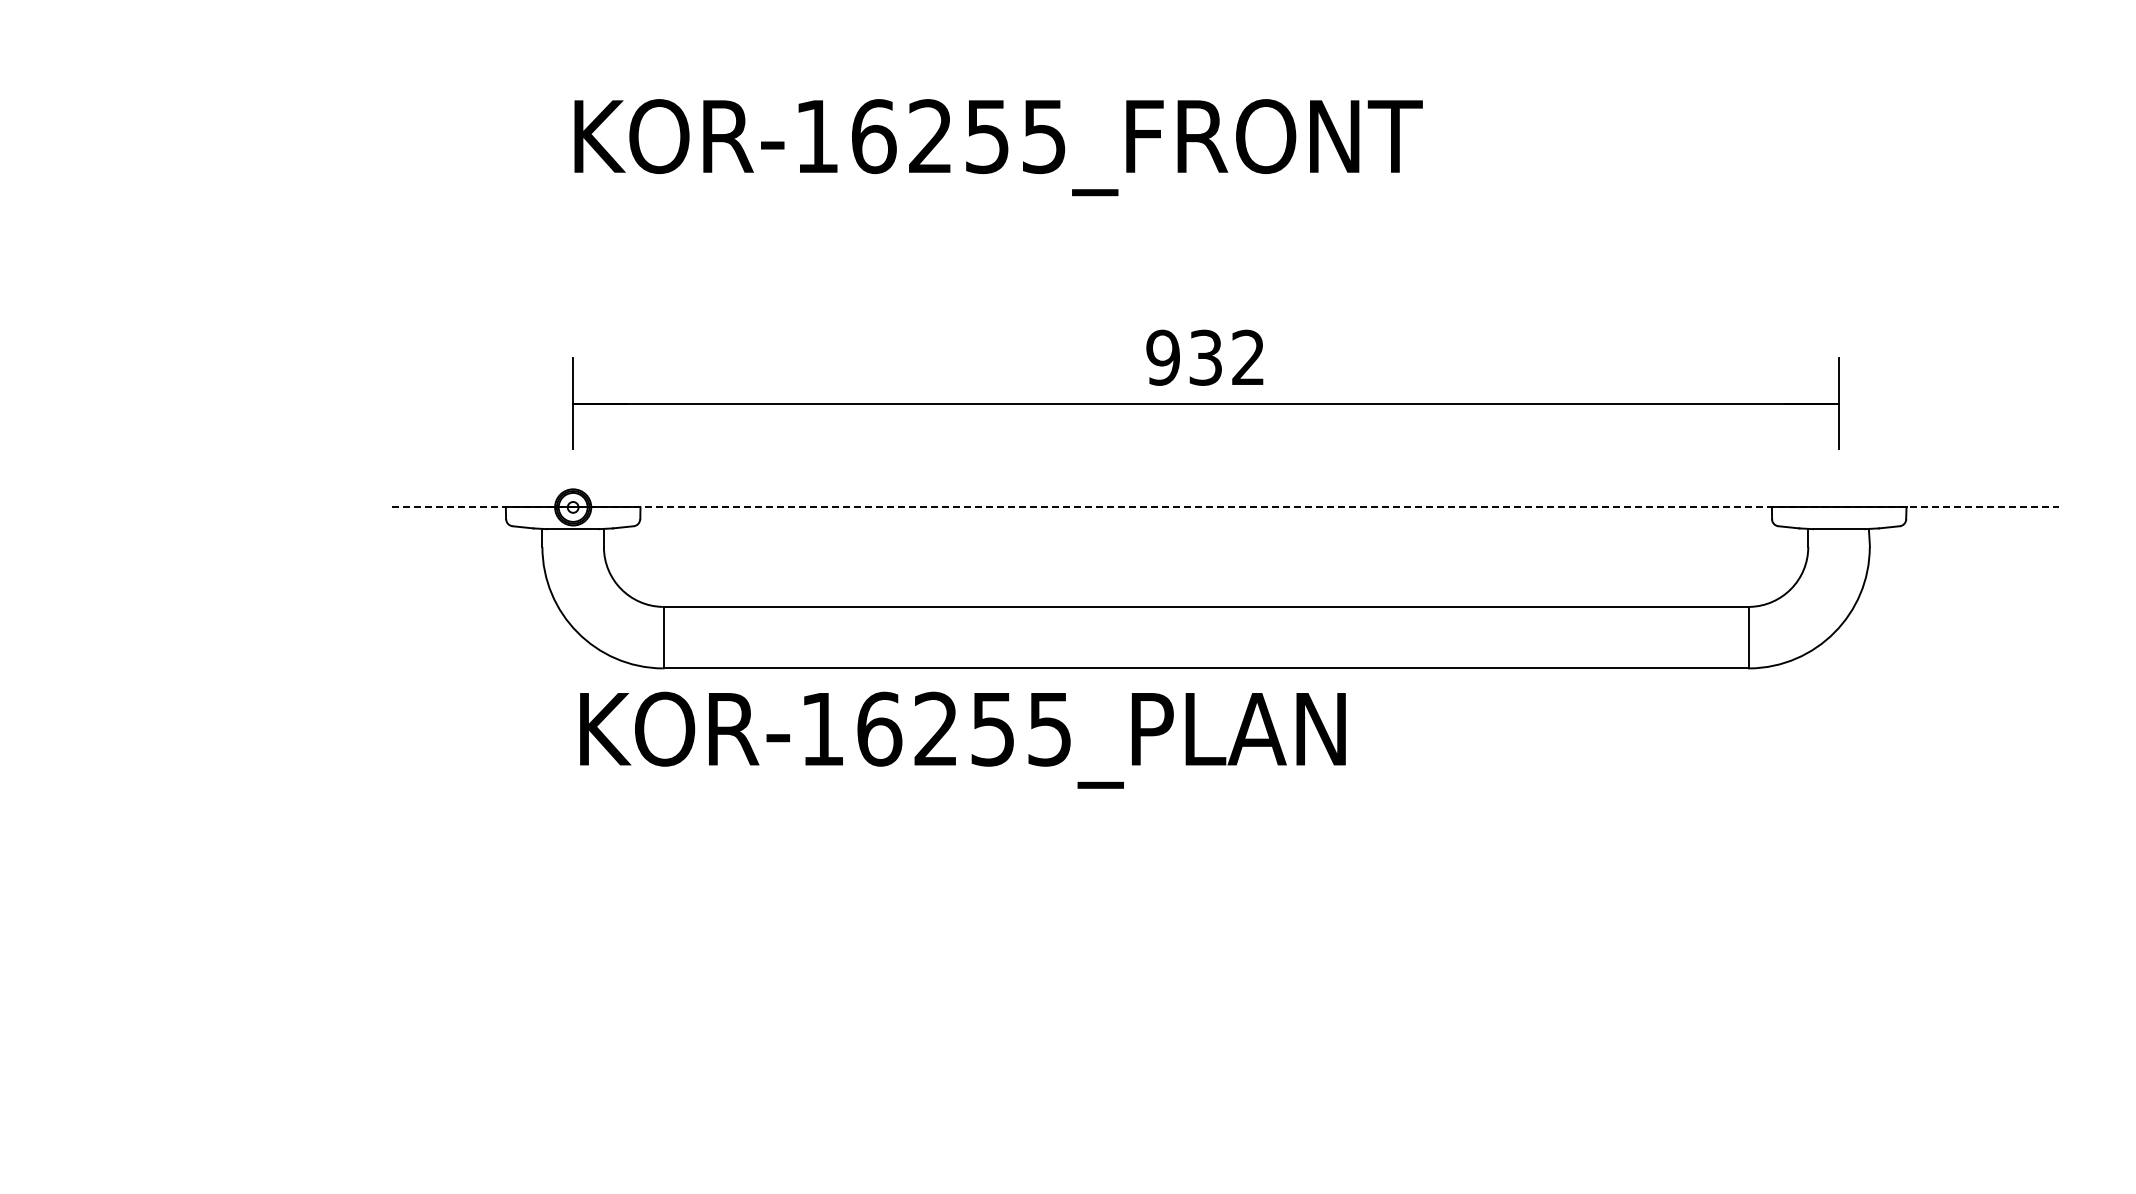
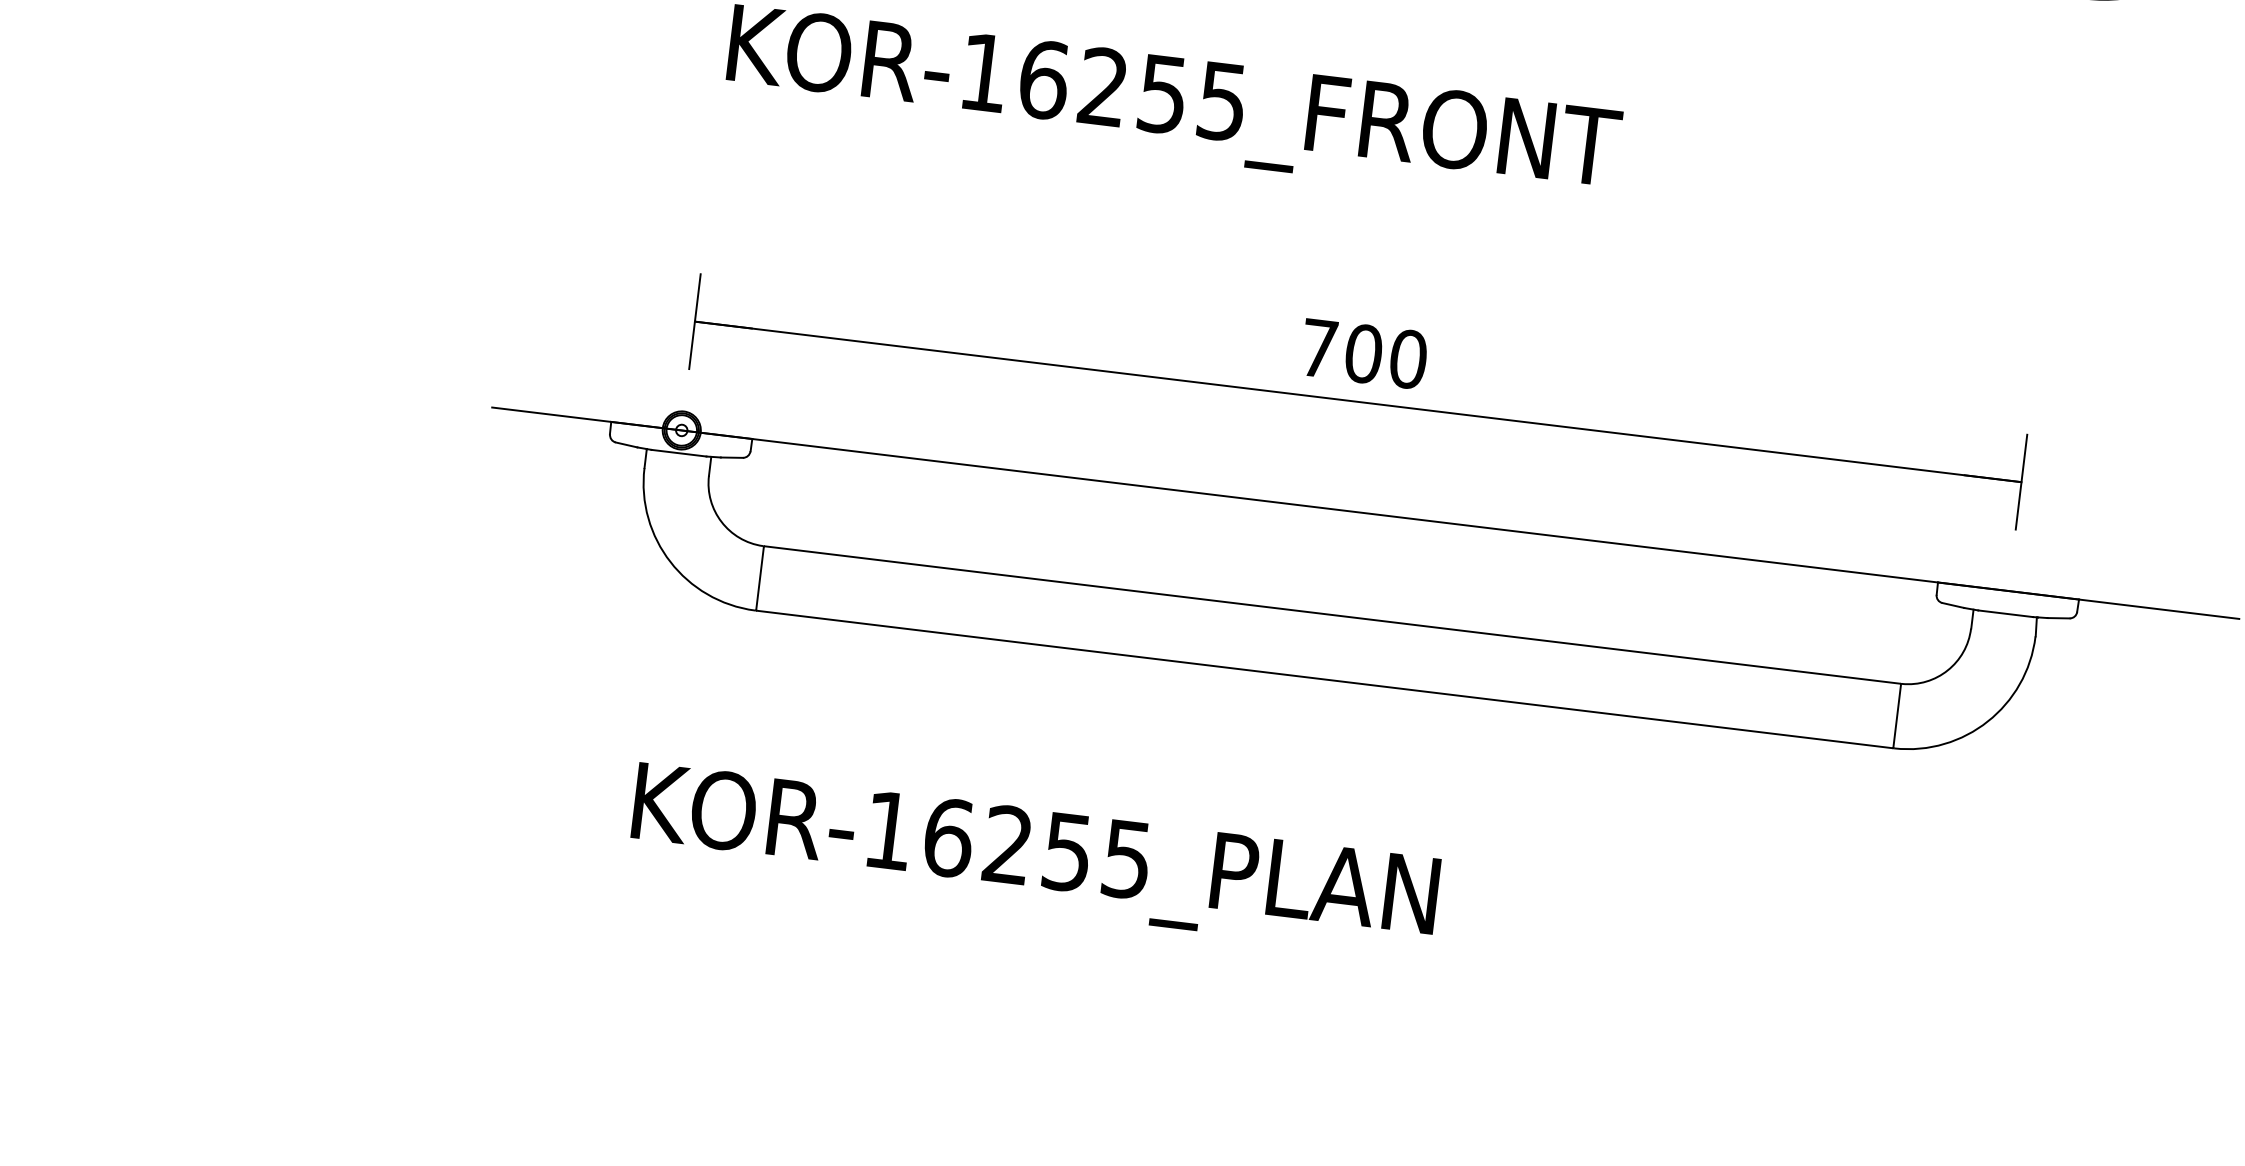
text: (1205, 357) -> (1363, 353), 932 -> 700
line: (1225, 507) -> (1365, 513), dashed -> solid
text: (962, 739) -> (1034, 859), moved

